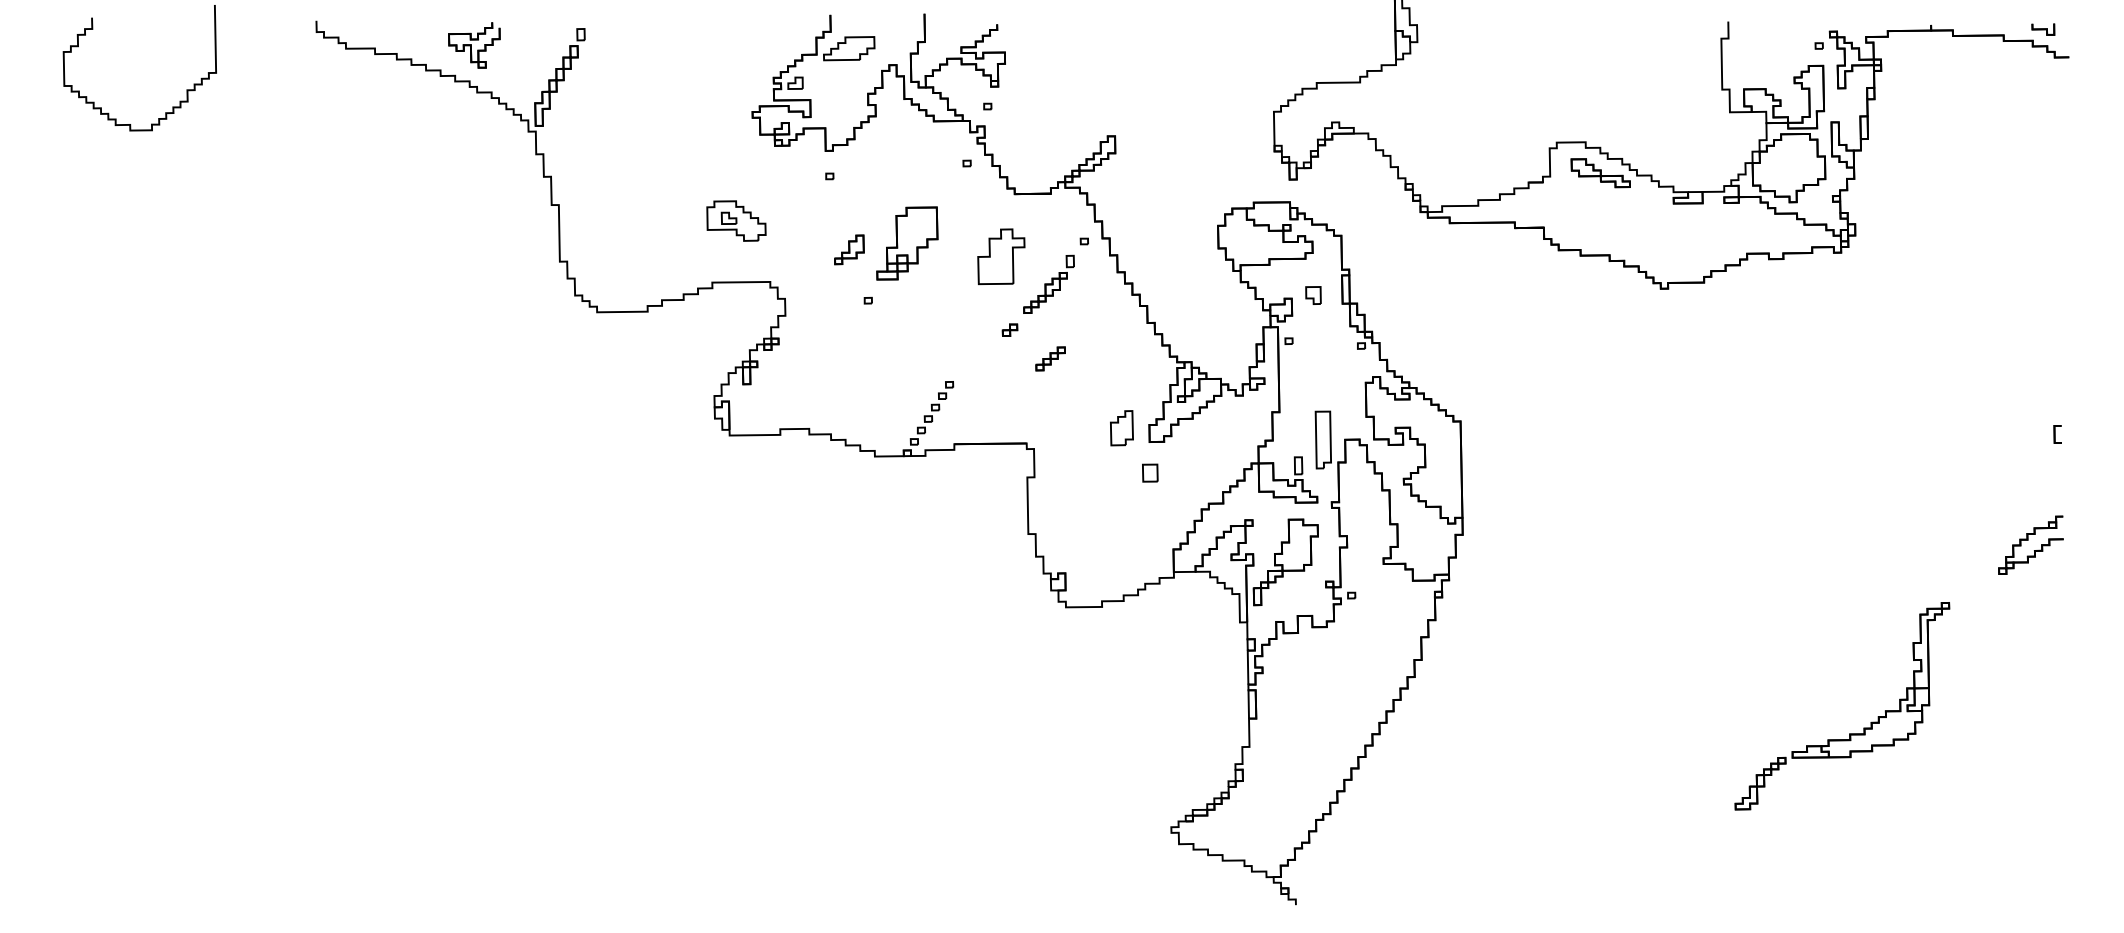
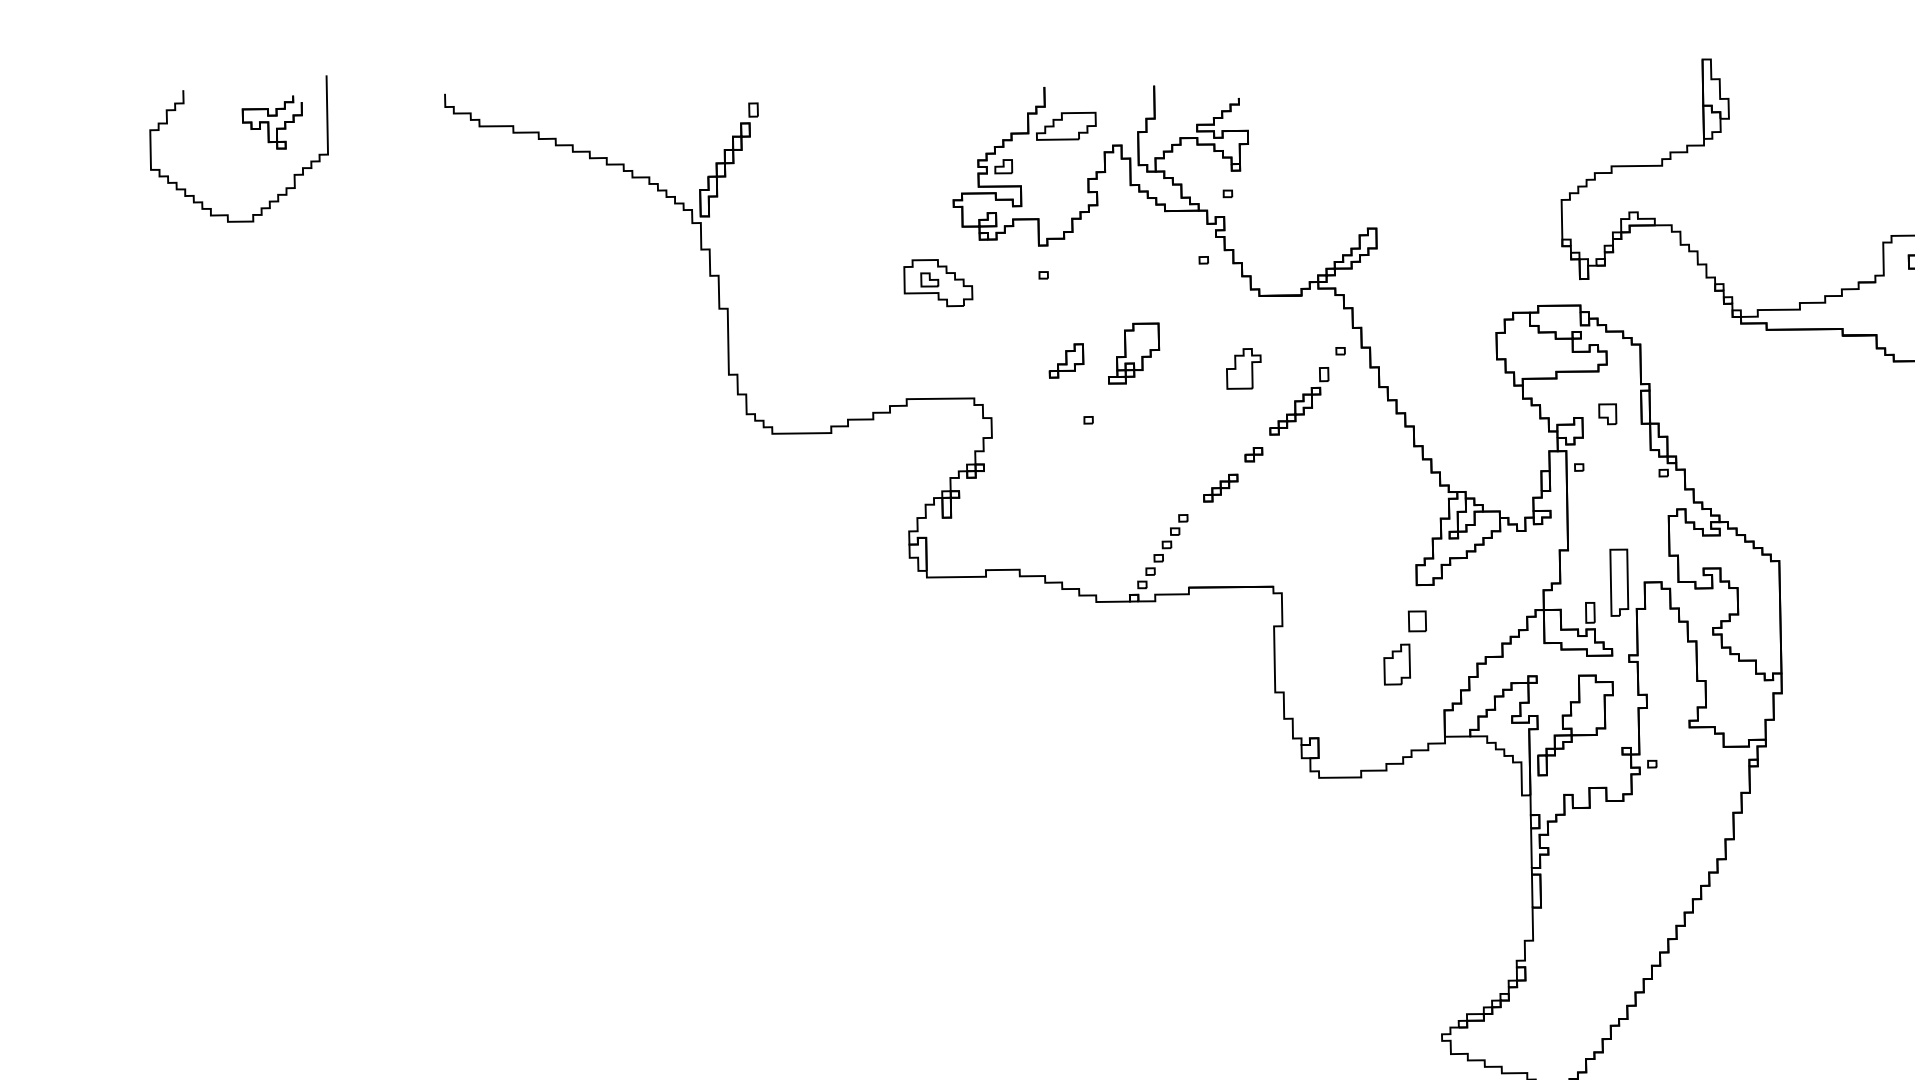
part: (474, 45) -> (272, 122), moved
part: (736, 220) -> (938, 282), moved
part: (906, 243) -> (1133, 353), size x0.71
part: (1001, 256) -> (1243, 368), size x0.62
part: (1050, 358) -> (1220, 487), moved
part: (1121, 428) -> (1396, 664), moved

